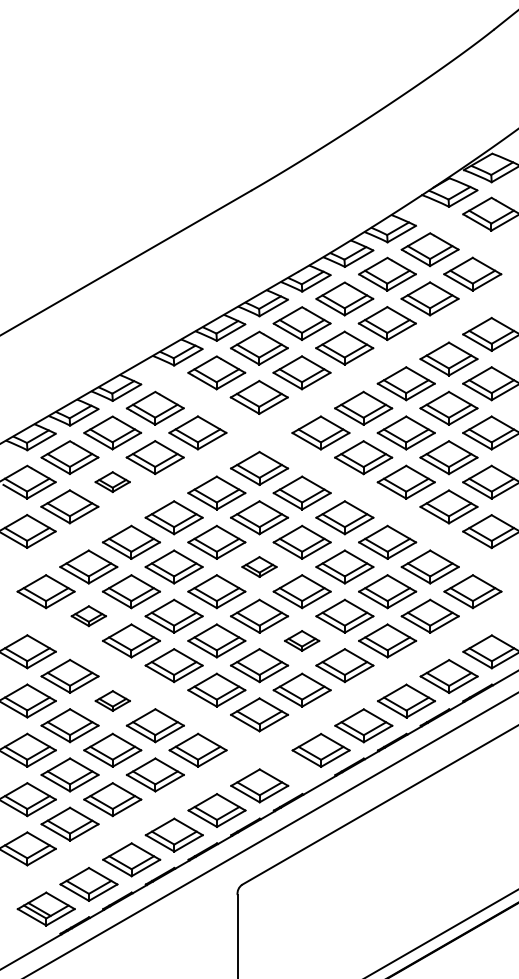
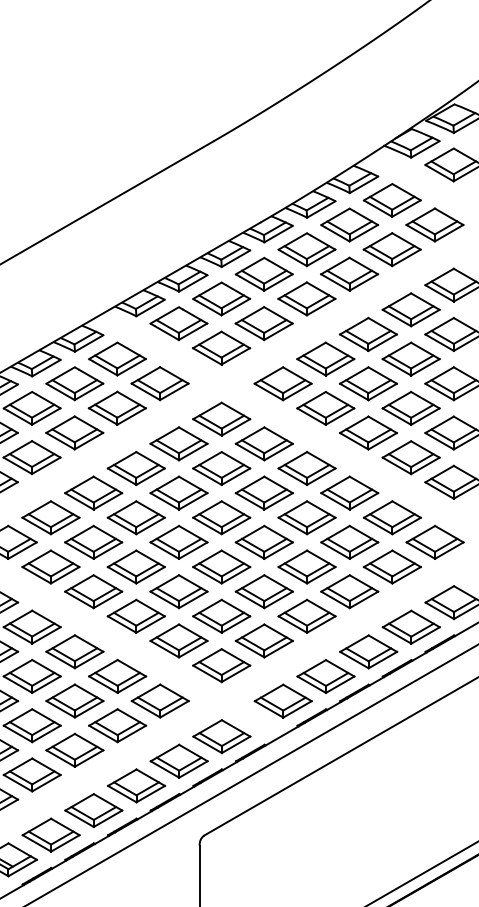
part: (112, 481) -> (74, 432), size x1.67
part: (259, 566) -> (221, 517), size x1.67
part: (88, 615) -> (50, 566), size x1.67
part: (301, 640) -> (263, 591), size x1.67
part: (112, 700) -> (74, 651), size x1.67

